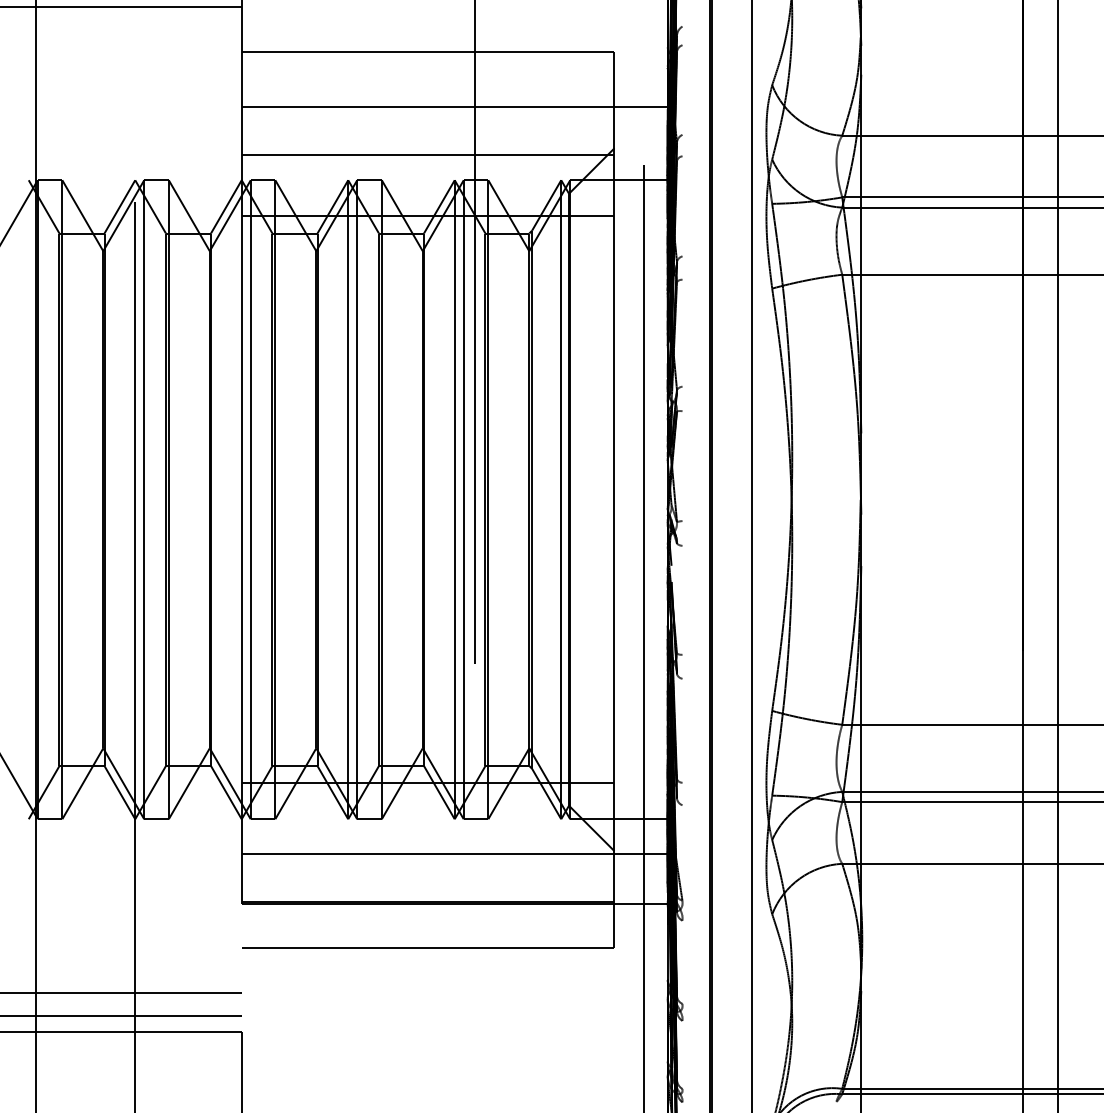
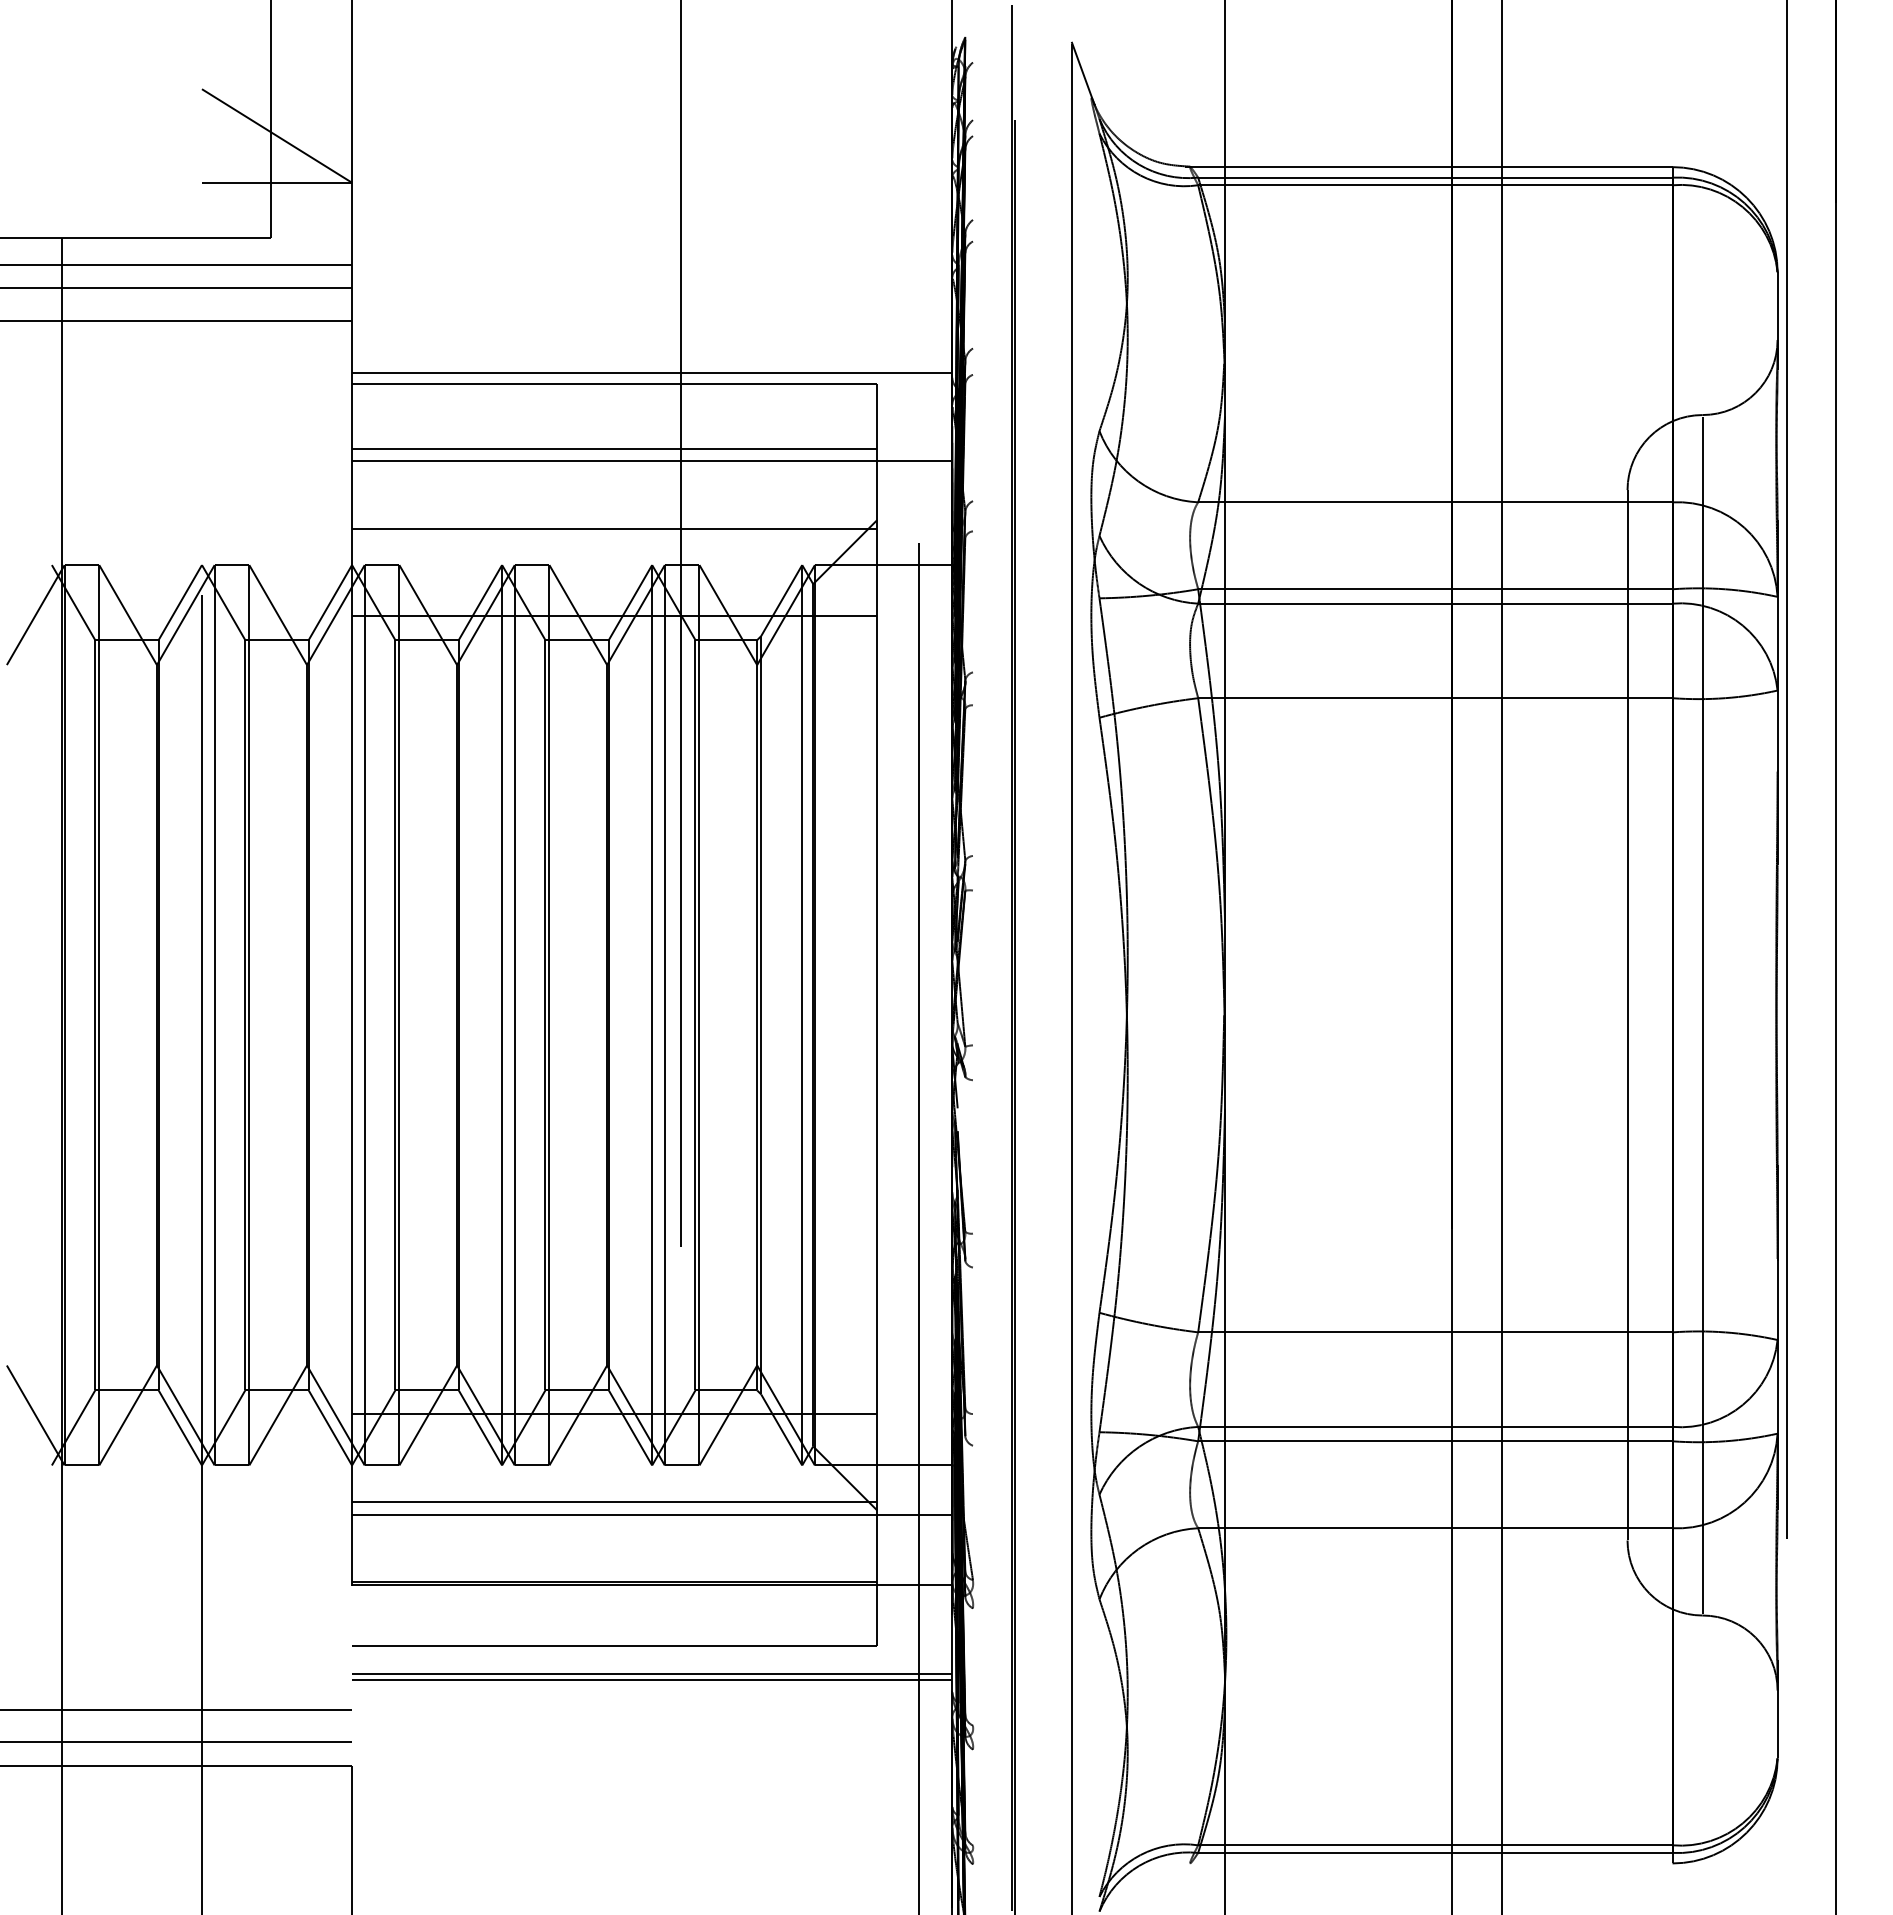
line: (454, 44) -> (652, 373), added
line: (428, 97) -> (614, 448), added
line: (428, 844) -> (614, 1501), added
line: (454, 966) -> (652, 1673), added
line: (454, 971) -> (652, 1680), added

